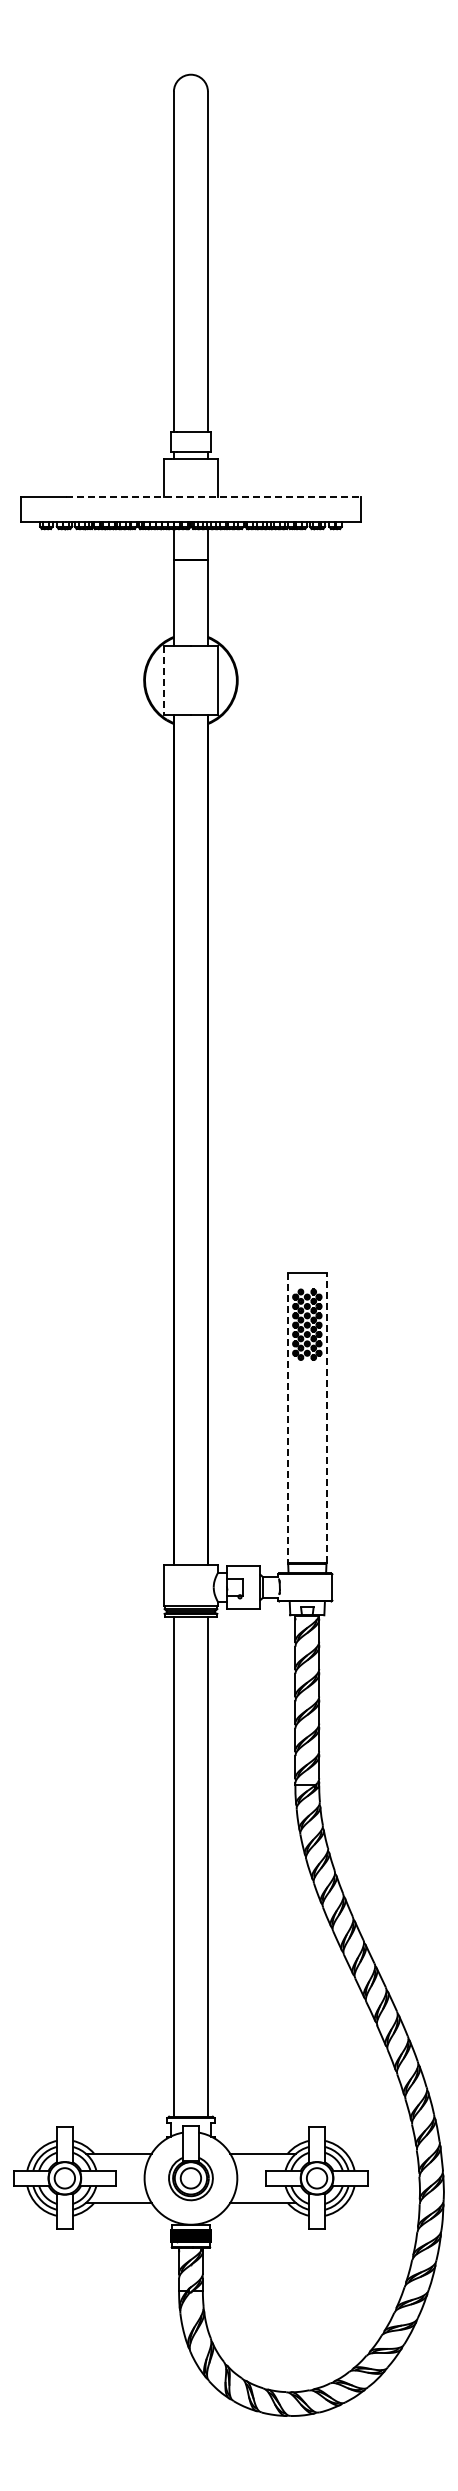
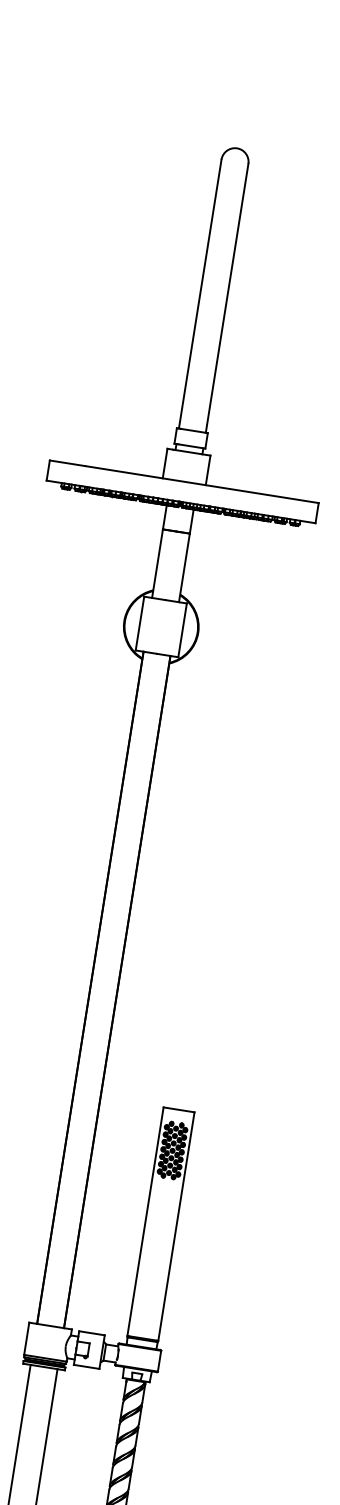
line: (213, 496) -> (202, 484), dashed -> solid
line: (163, 681) -> (139, 624), dashed -> solid
line: (287, 1417) -> (145, 1221), dashed -> solid
line: (326, 1417) -> (176, 1226), dashed -> solid

